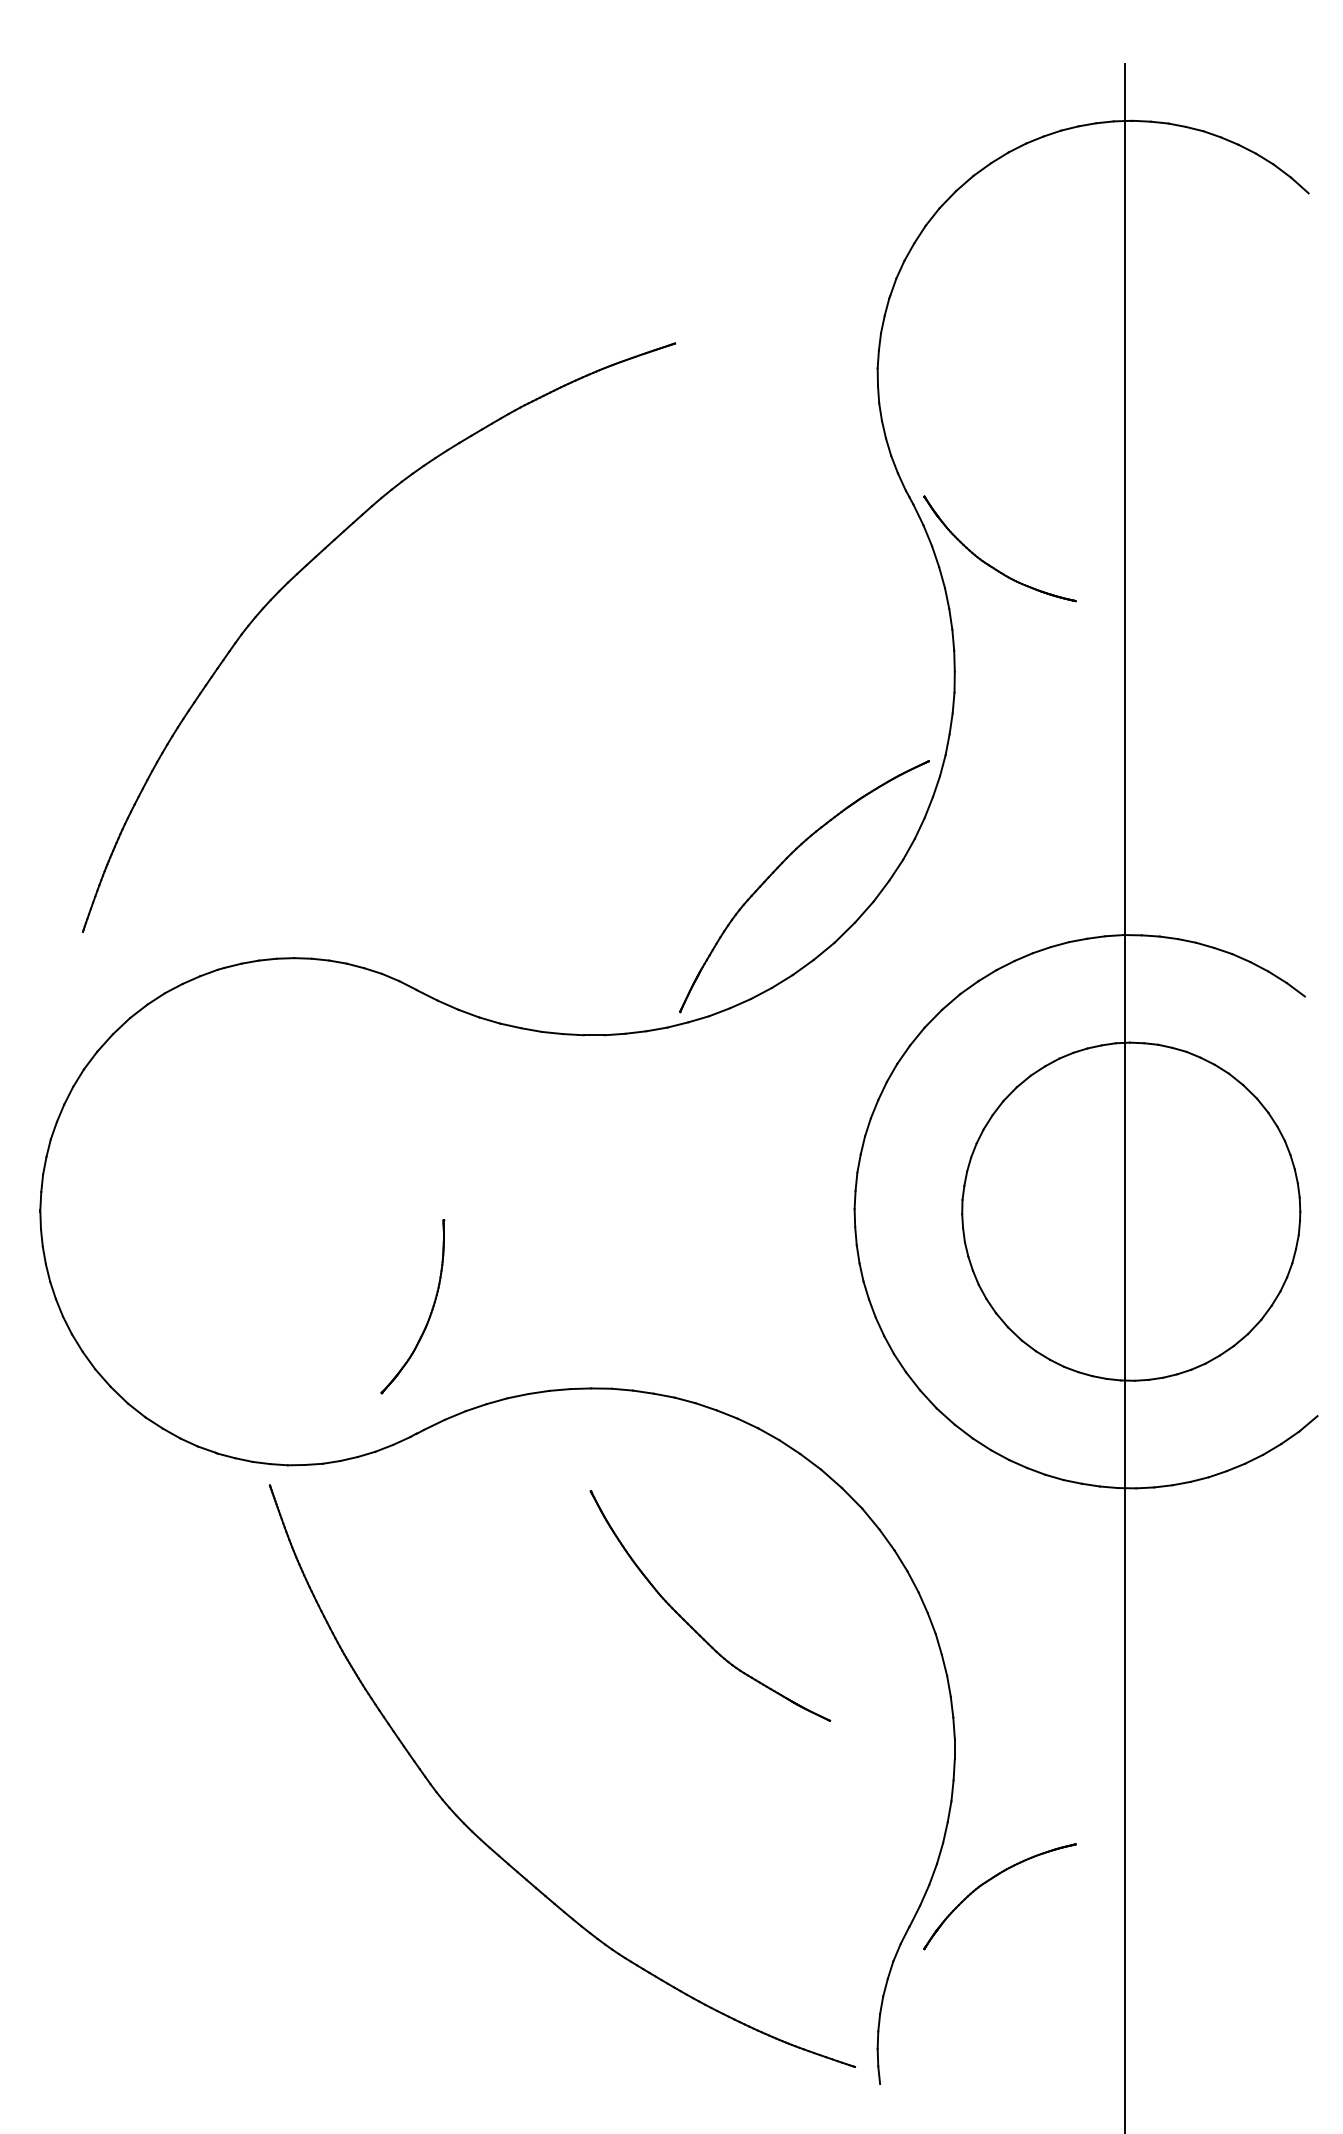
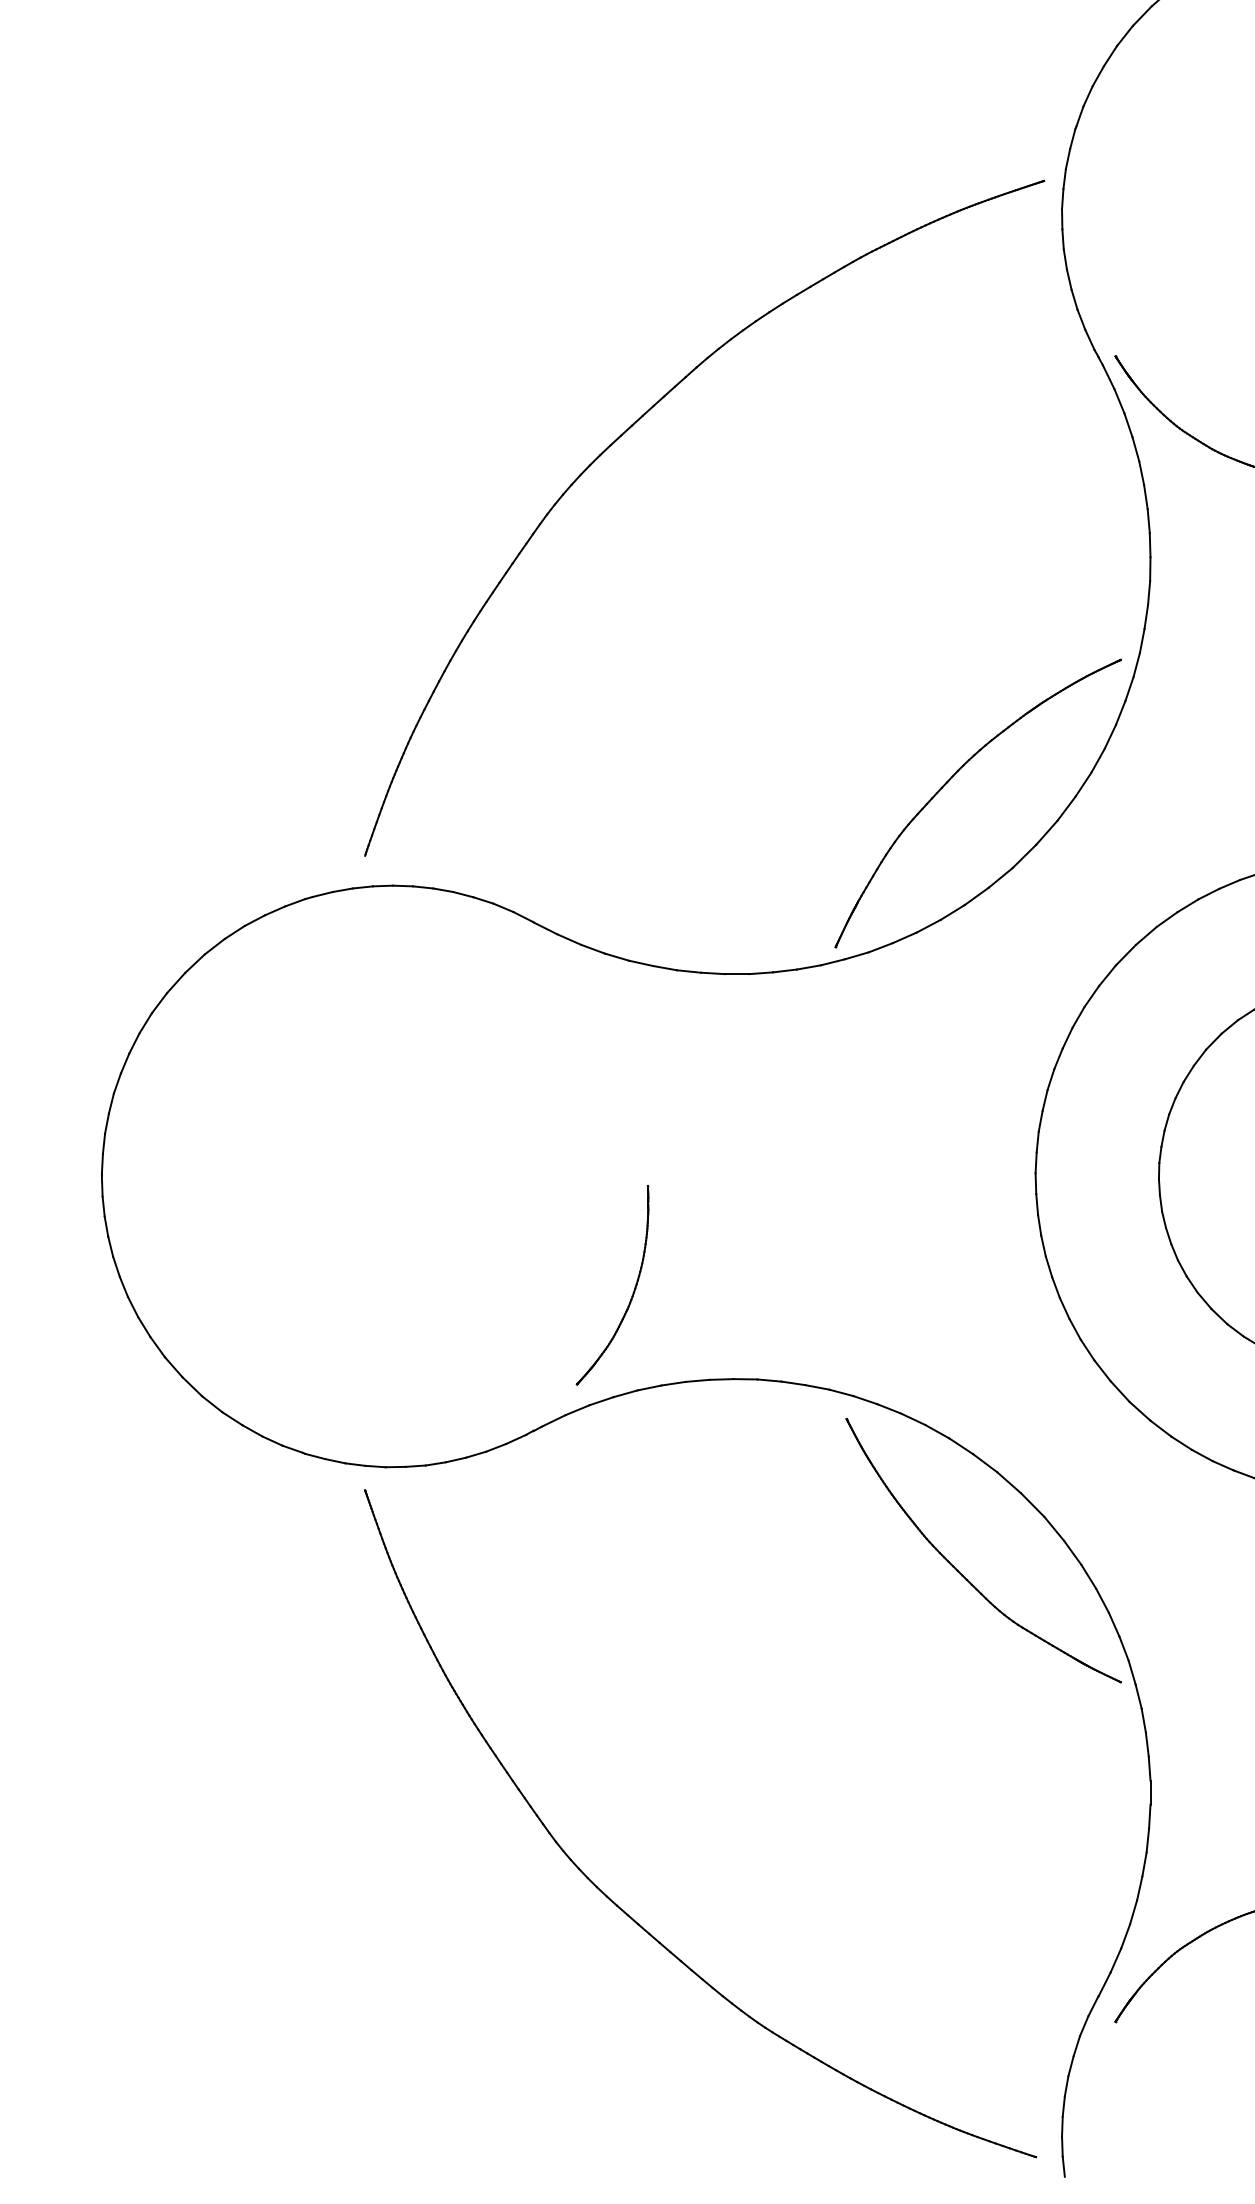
part: (311, 562) -> (627, 432), moved
part: (430, 1311) -> (632, 1290), moved
part: (692, 1626) -> (963, 1574), moved

